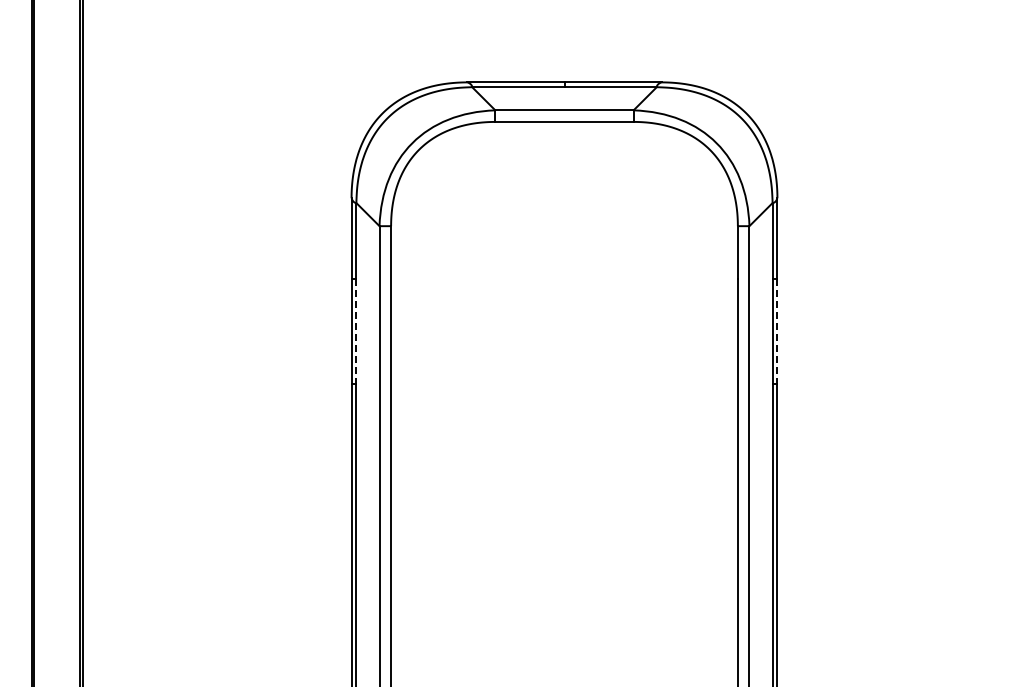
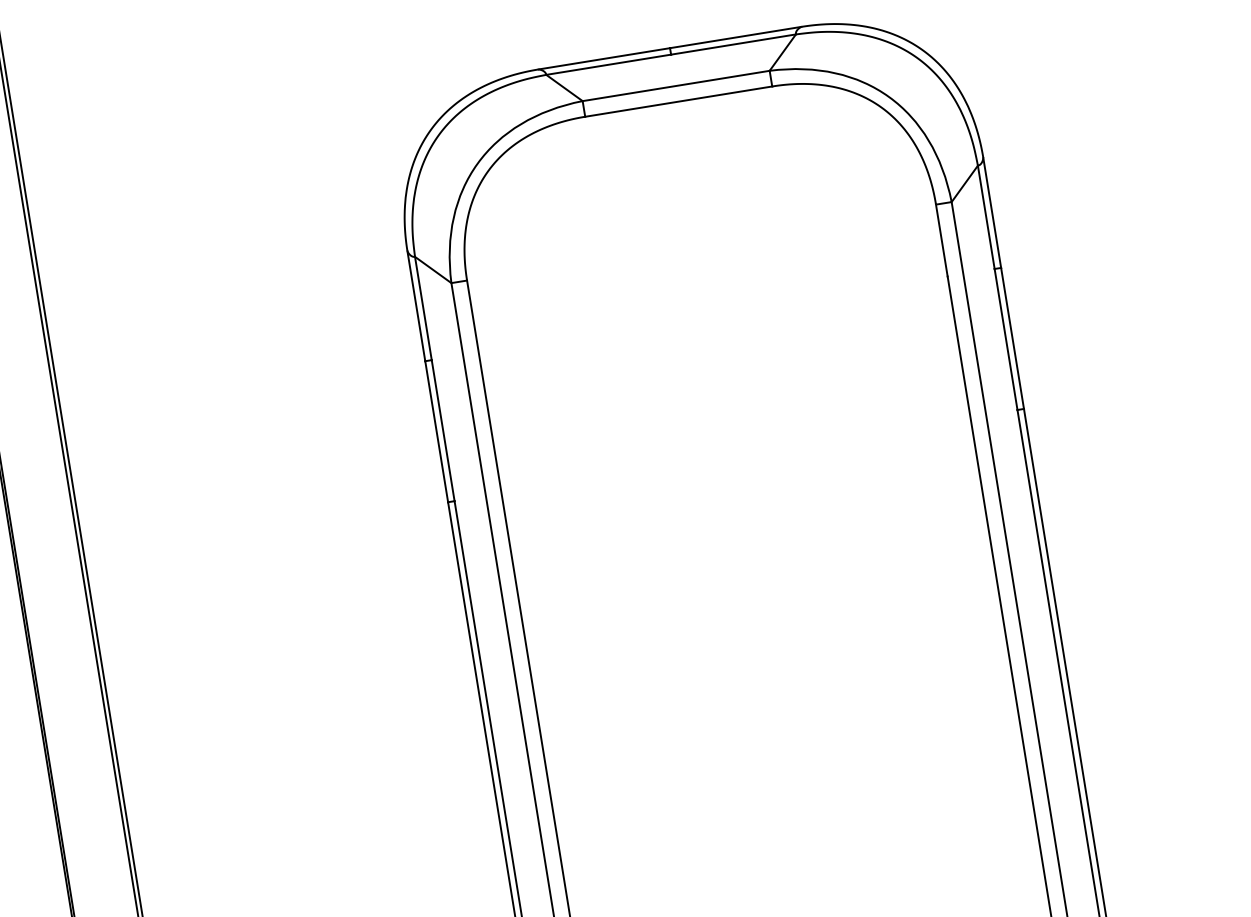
line: (356, 332) -> (443, 431), dashed -> solid
line: (777, 332) -> (1012, 339), dashed -> solid

